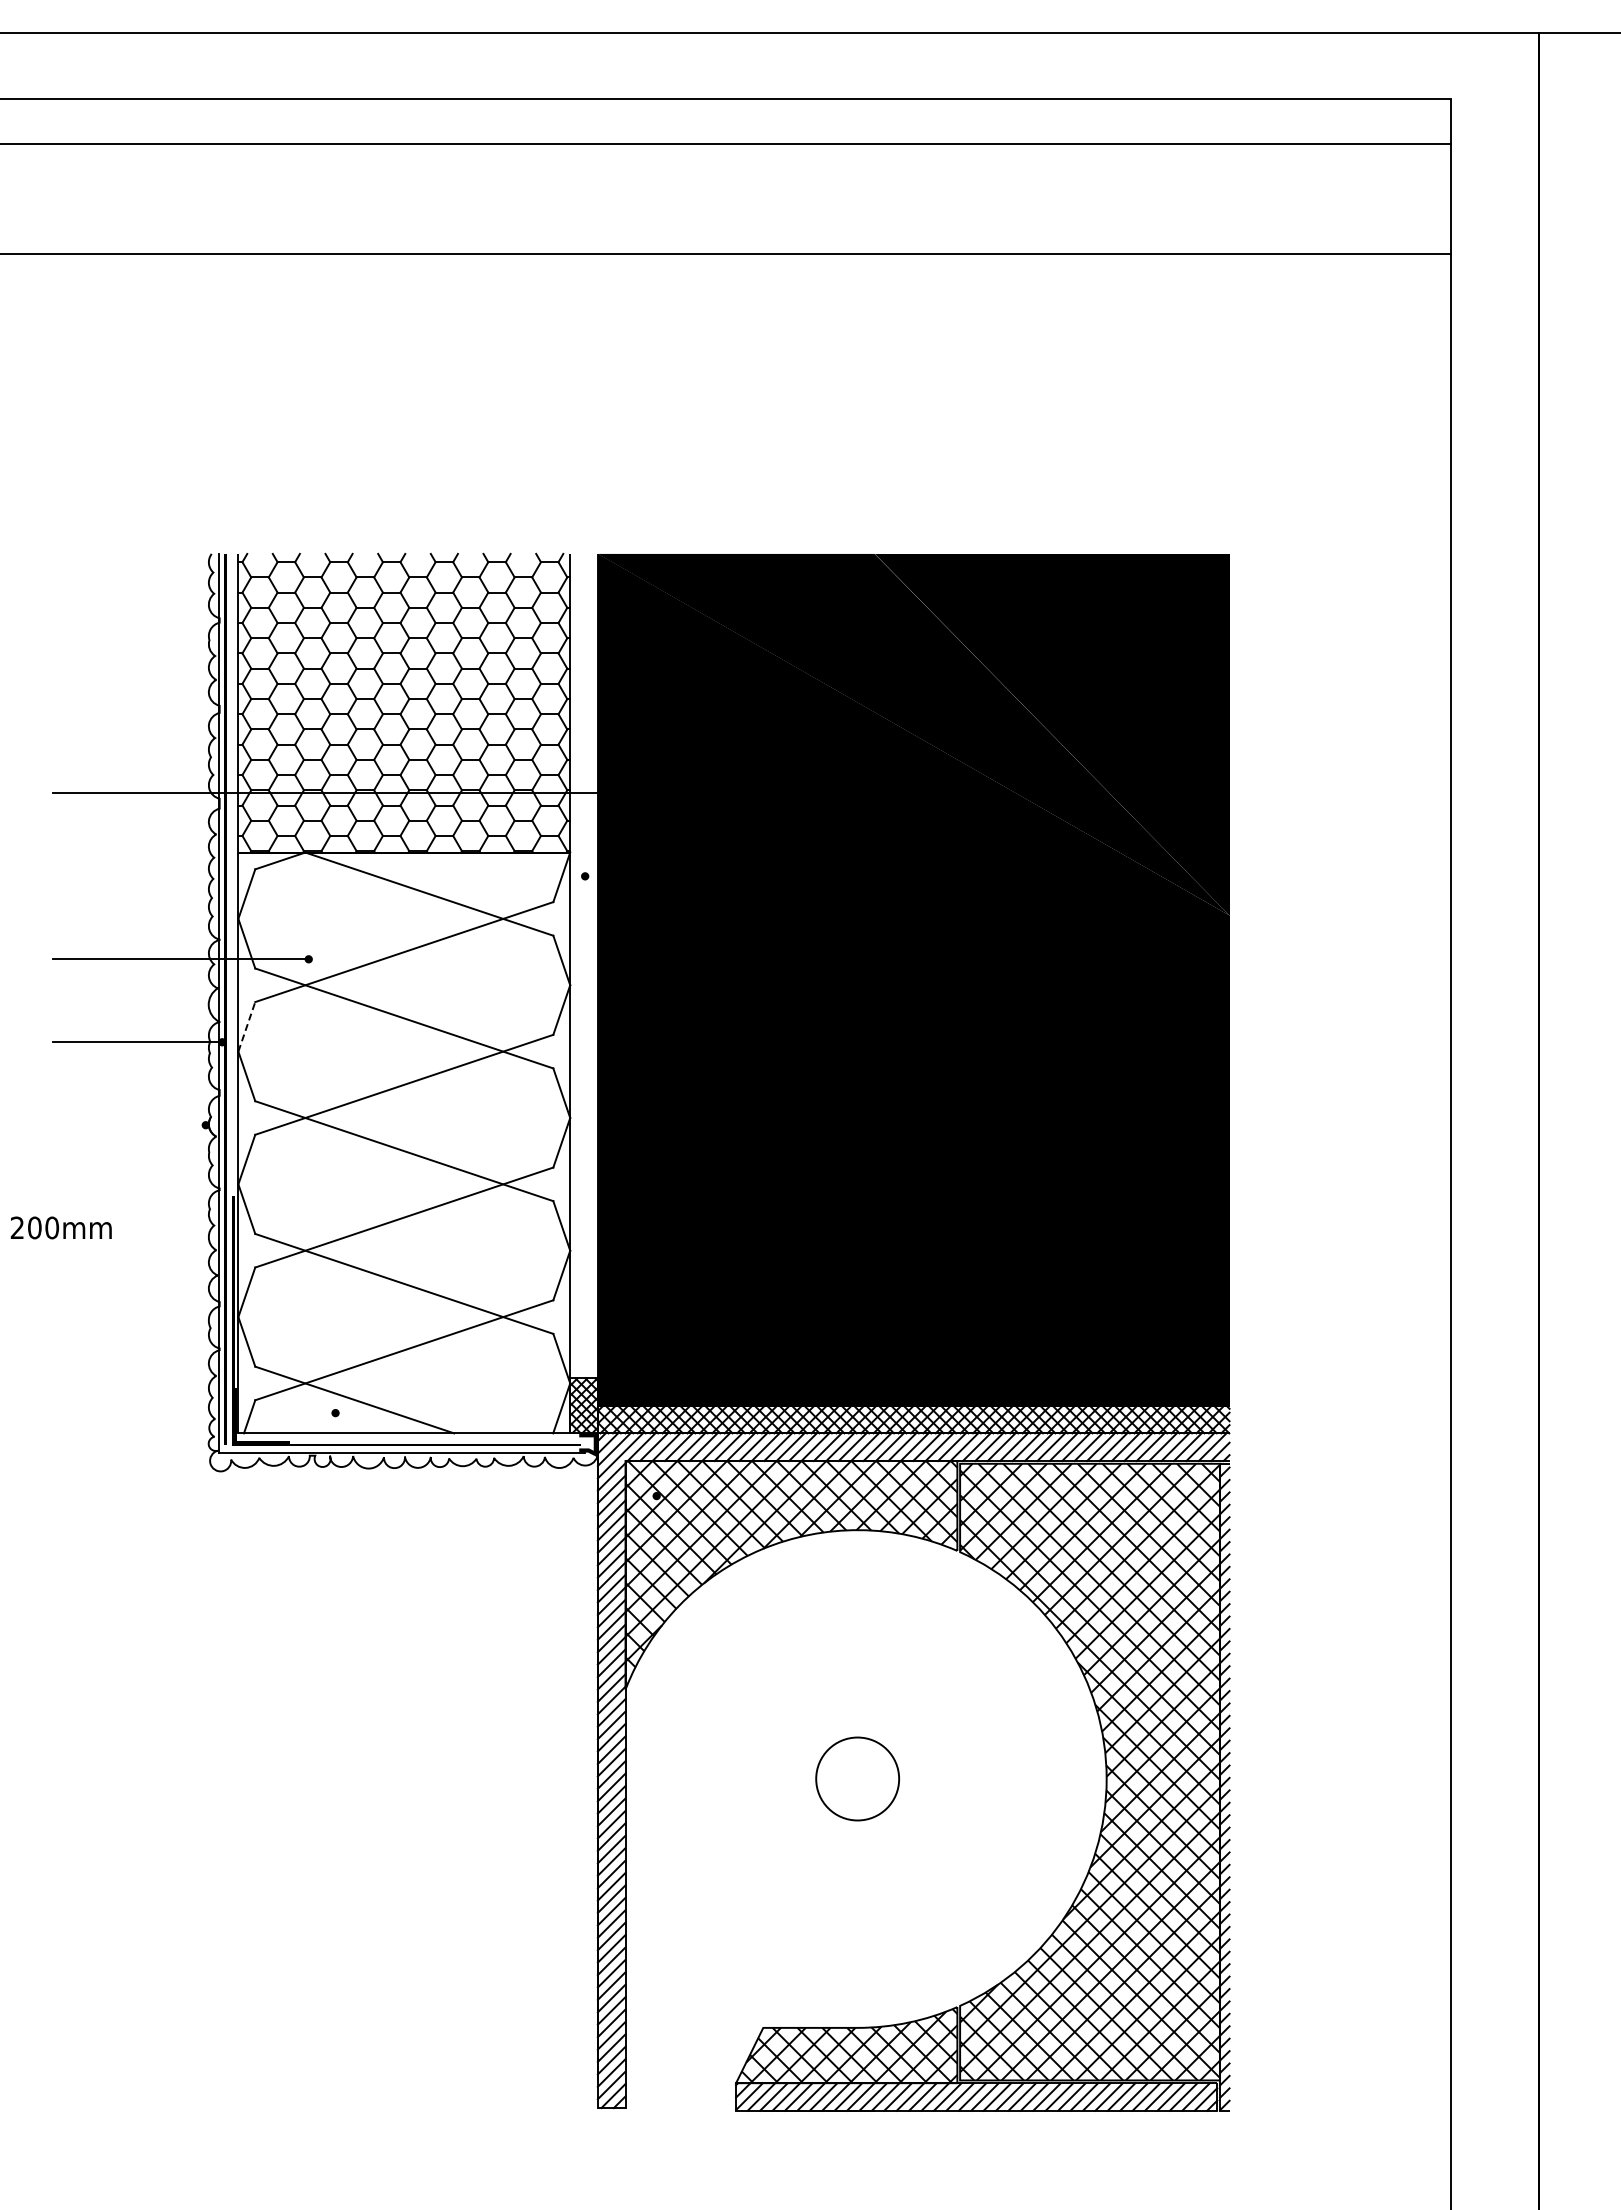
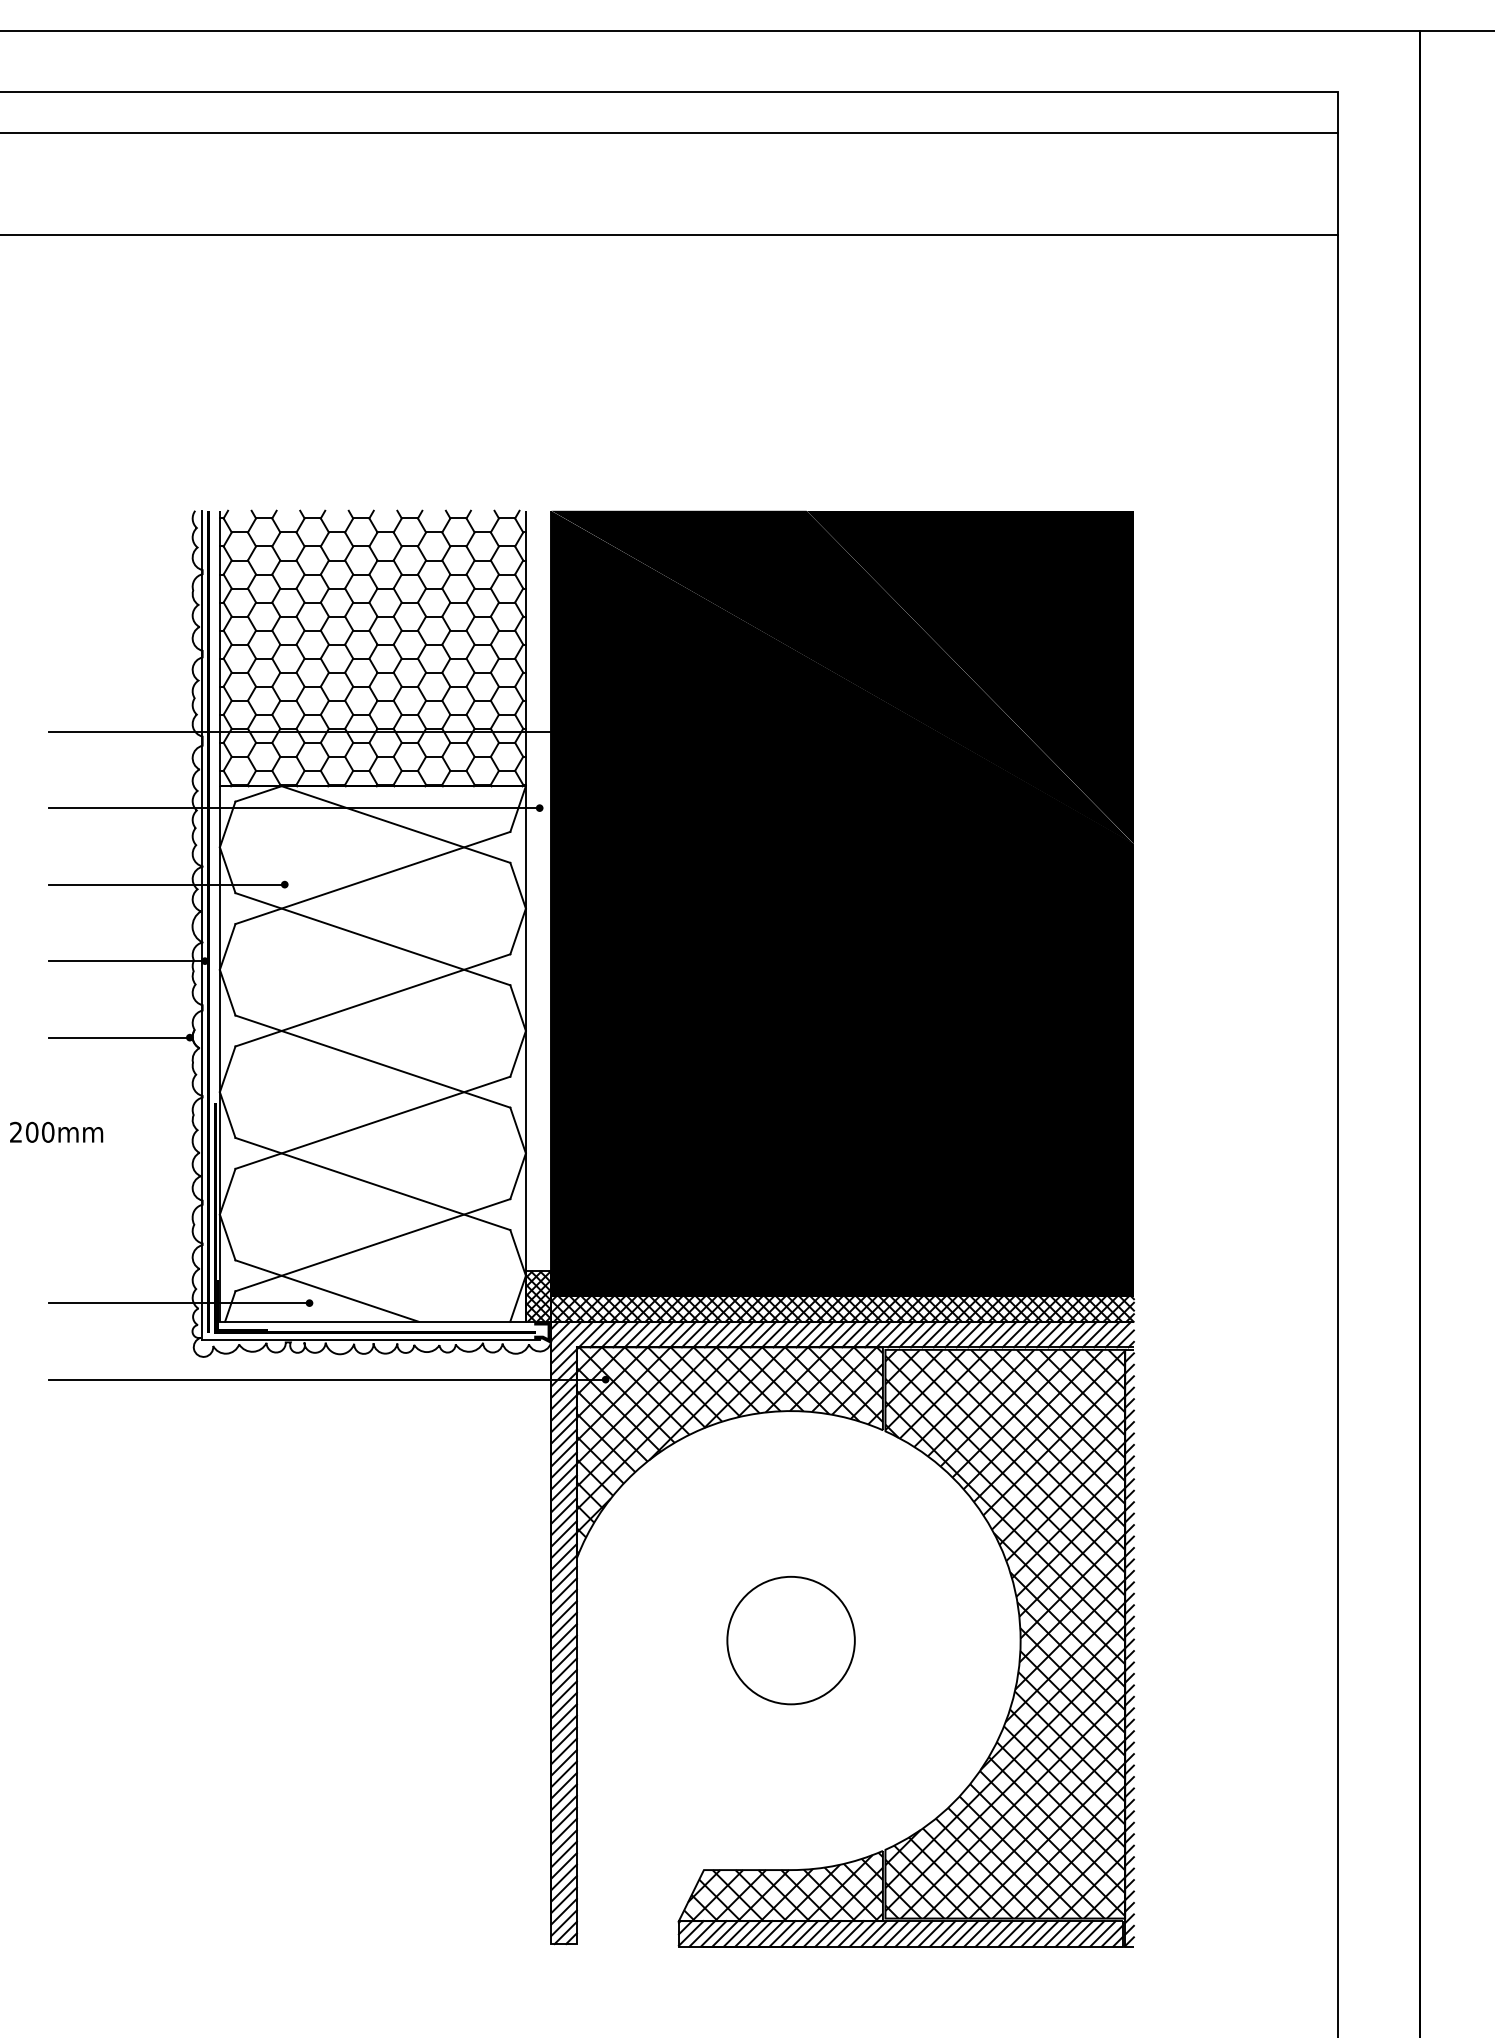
line: (319, 876) -> (294, 808), added
line: (247, 1026) -> (228, 946), dashed -> solid
line: (129, 1125) -> (119, 1037), added
line: (194, 1413) -> (179, 1303), added
line: (354, 1496) -> (326, 1380), added
circle: (857, 1778) -> (790, 1640), size x1.67

